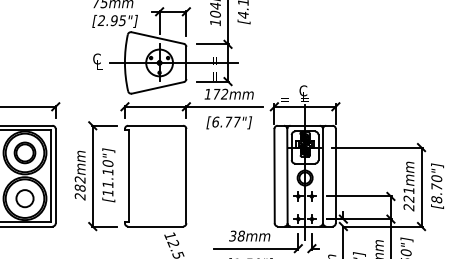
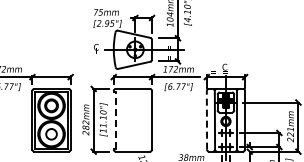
line: (273, 174) -> (206, 119), solid -> dashed
line: (129, 176) -> (116, 120), solid -> dashed

